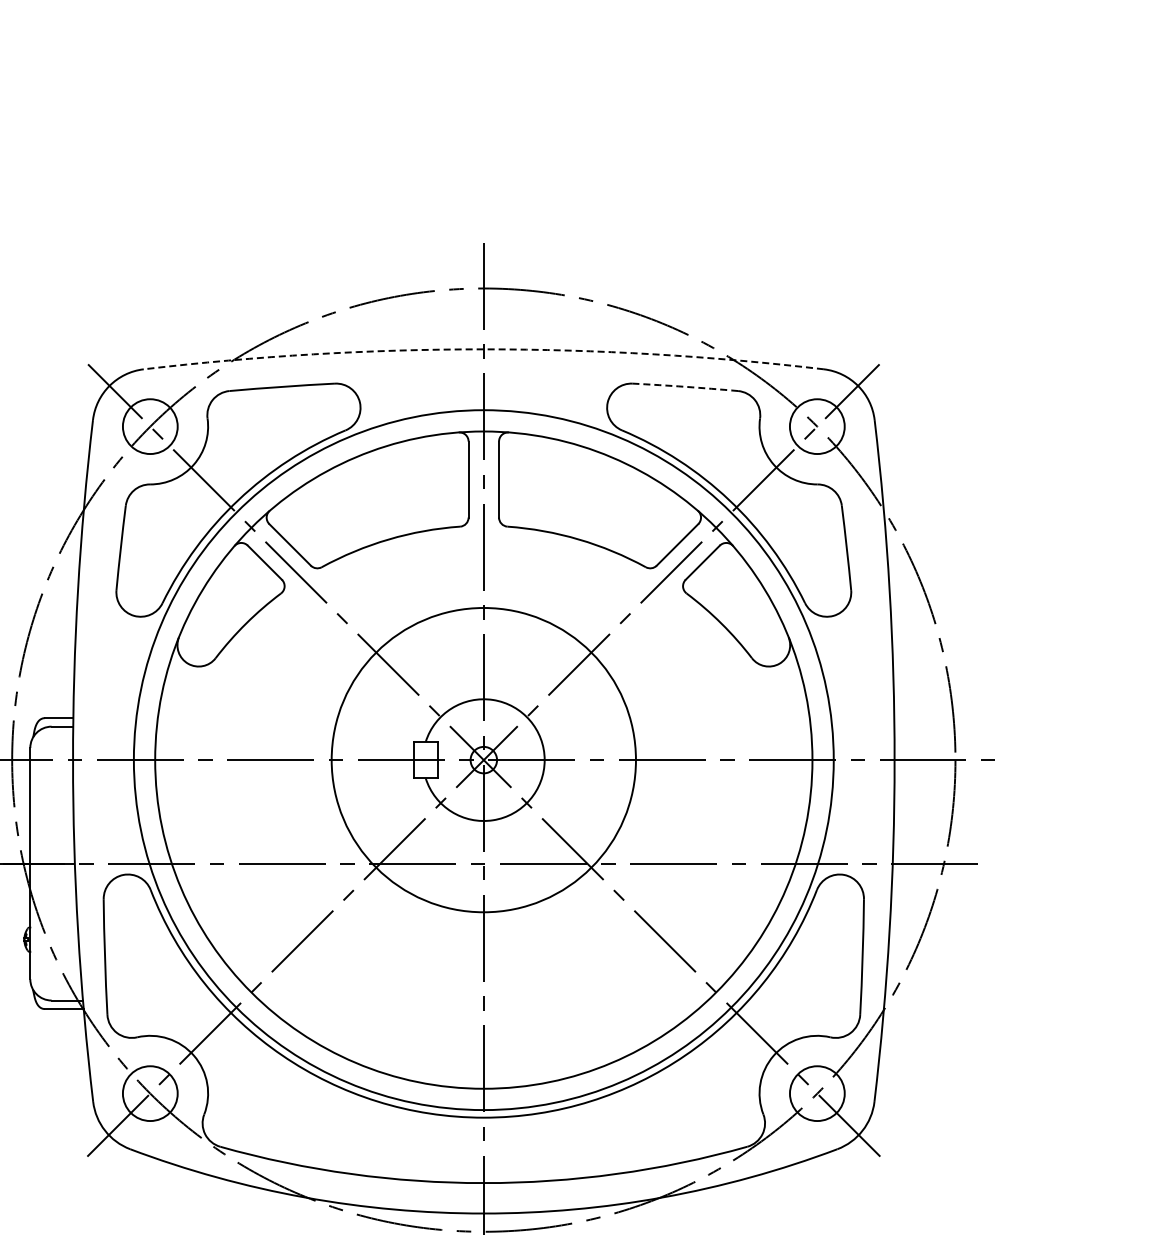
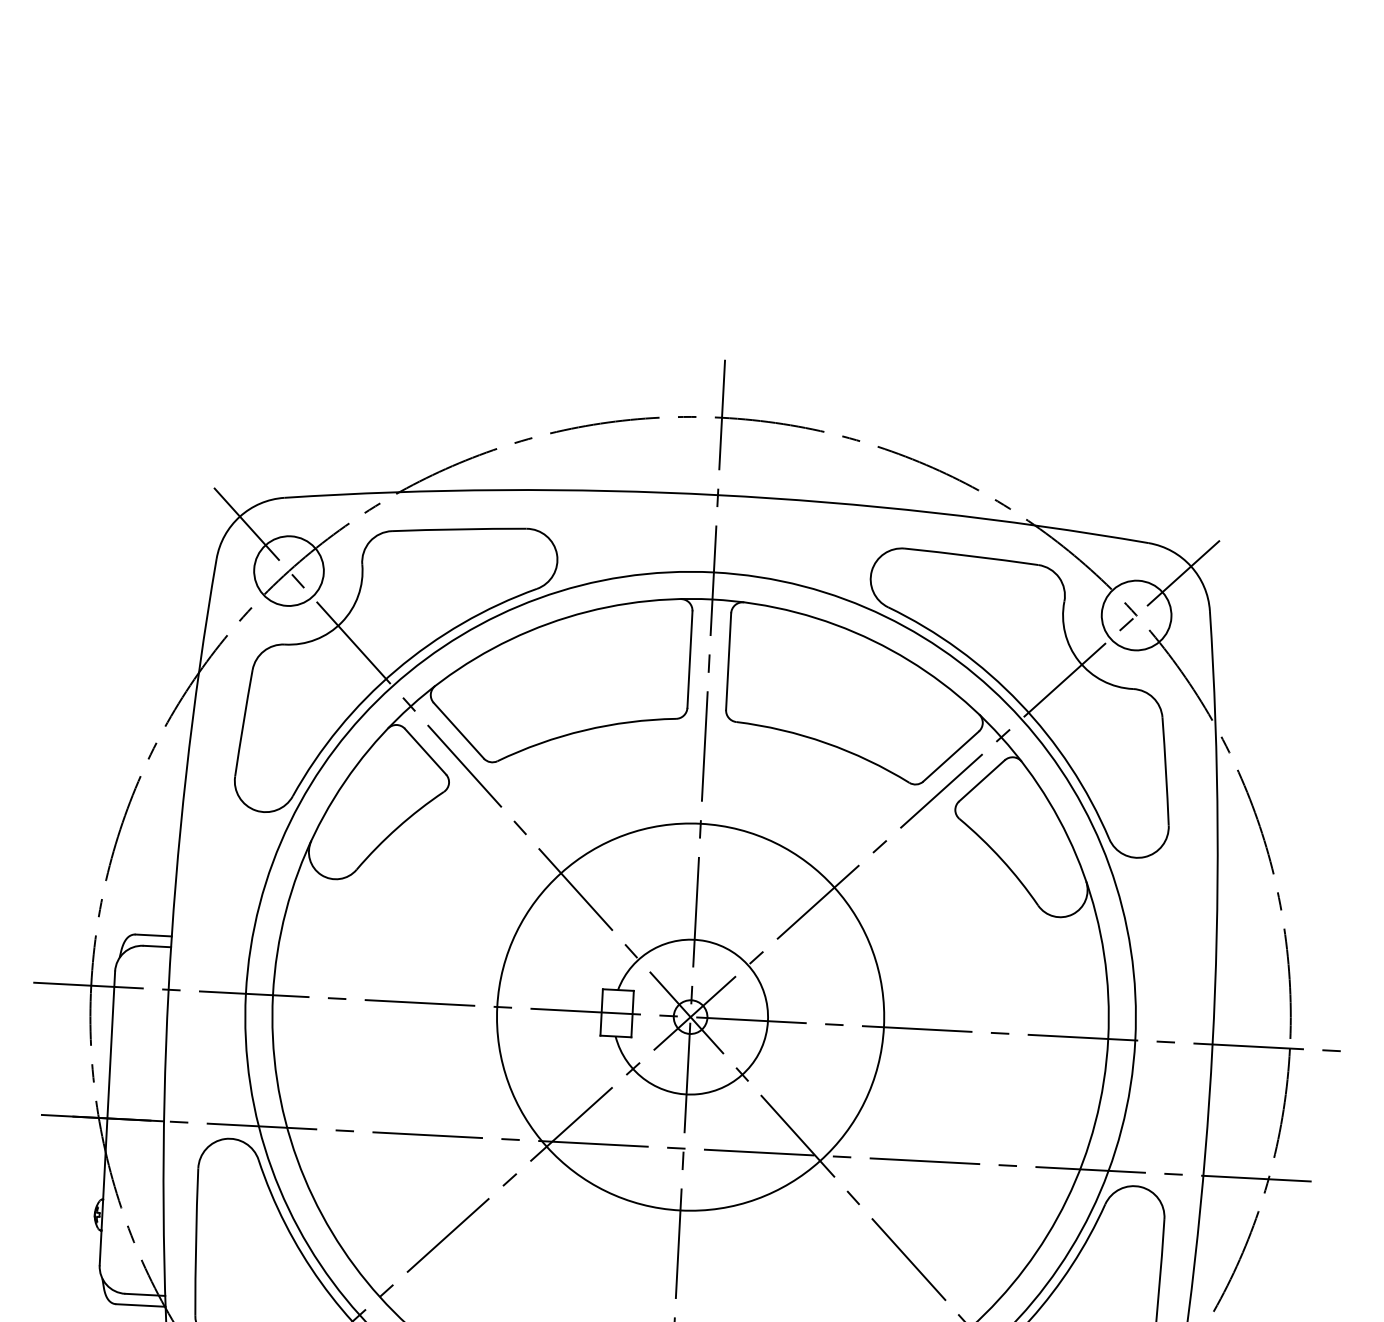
arc: (483, 349) -> (717, 495), dashed -> solid
arc: (685, 386) -> (971, 555), dashed -> solid

